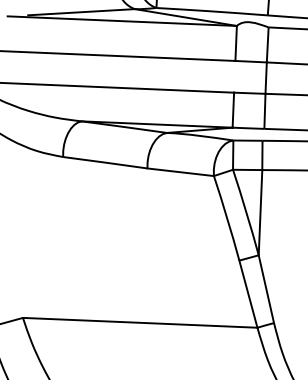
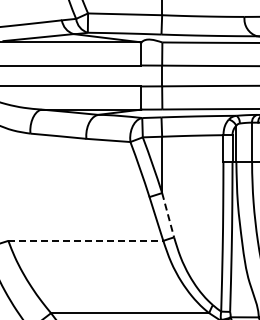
line: (266, 289) -> (168, 215), solid -> dashed
line: (141, 322) -> (86, 240), solid -> dashed

